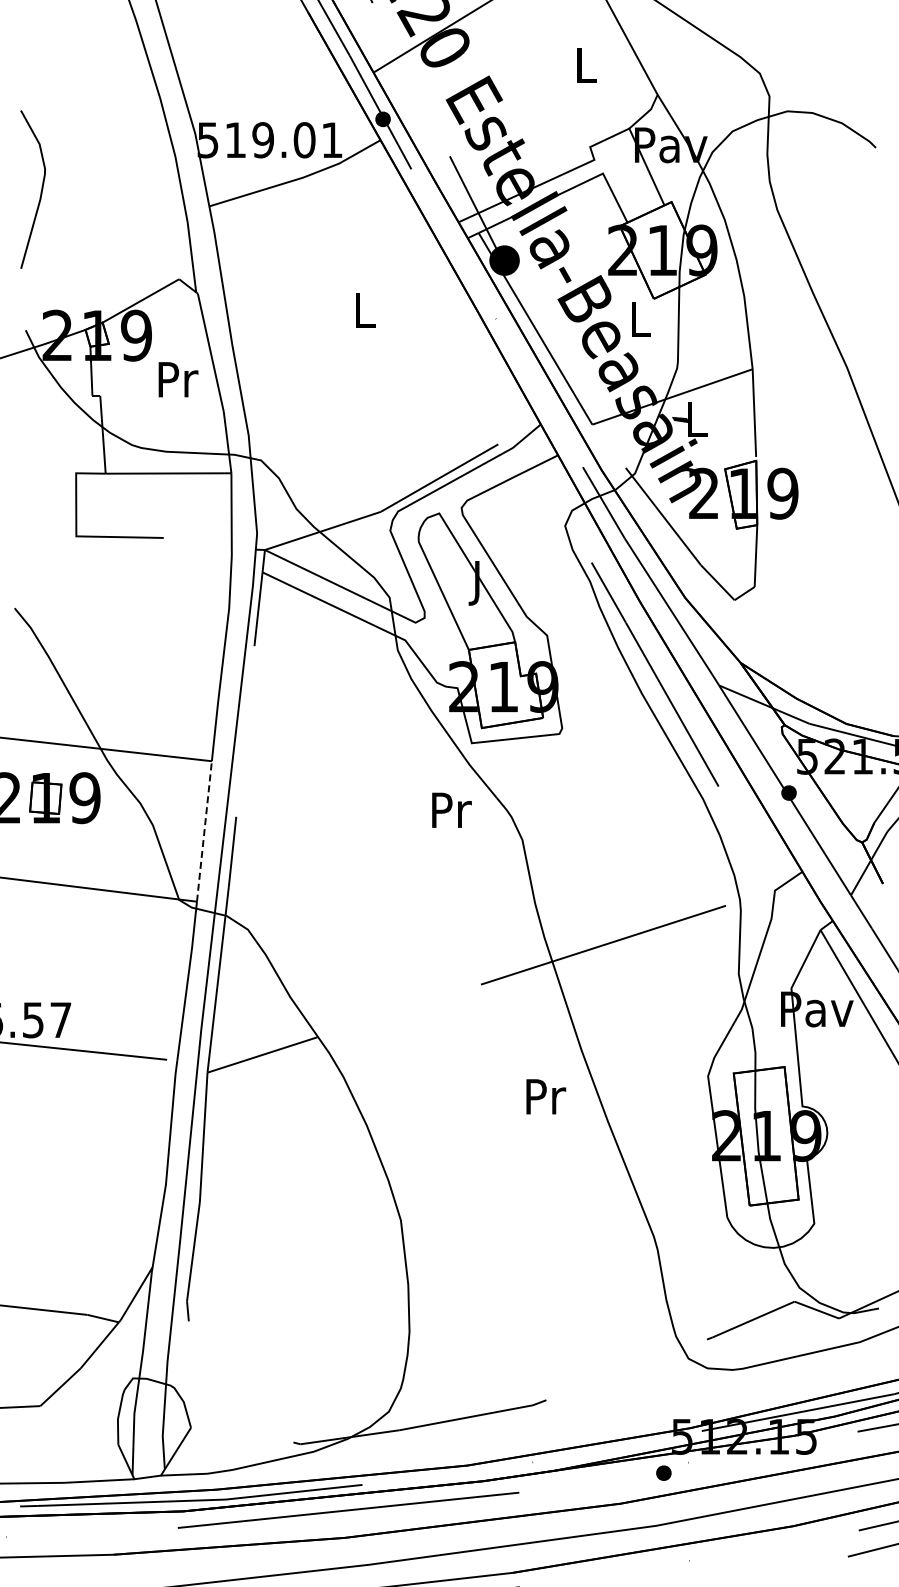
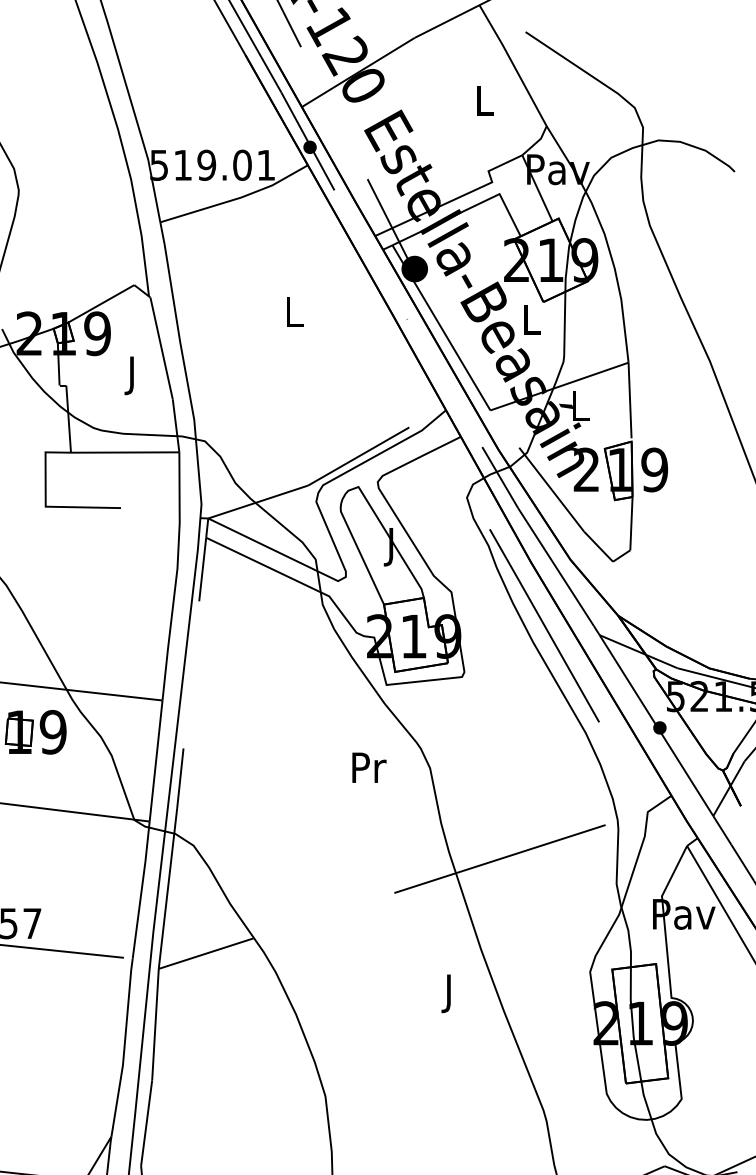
text: (178, 384) -> (133, 375), Pr -> J
text: (451, 809) -> (369, 767), moved
line: (204, 831) -> (156, 761), dashed -> solid
text: (546, 1101) -> (450, 993), Pr -> J

